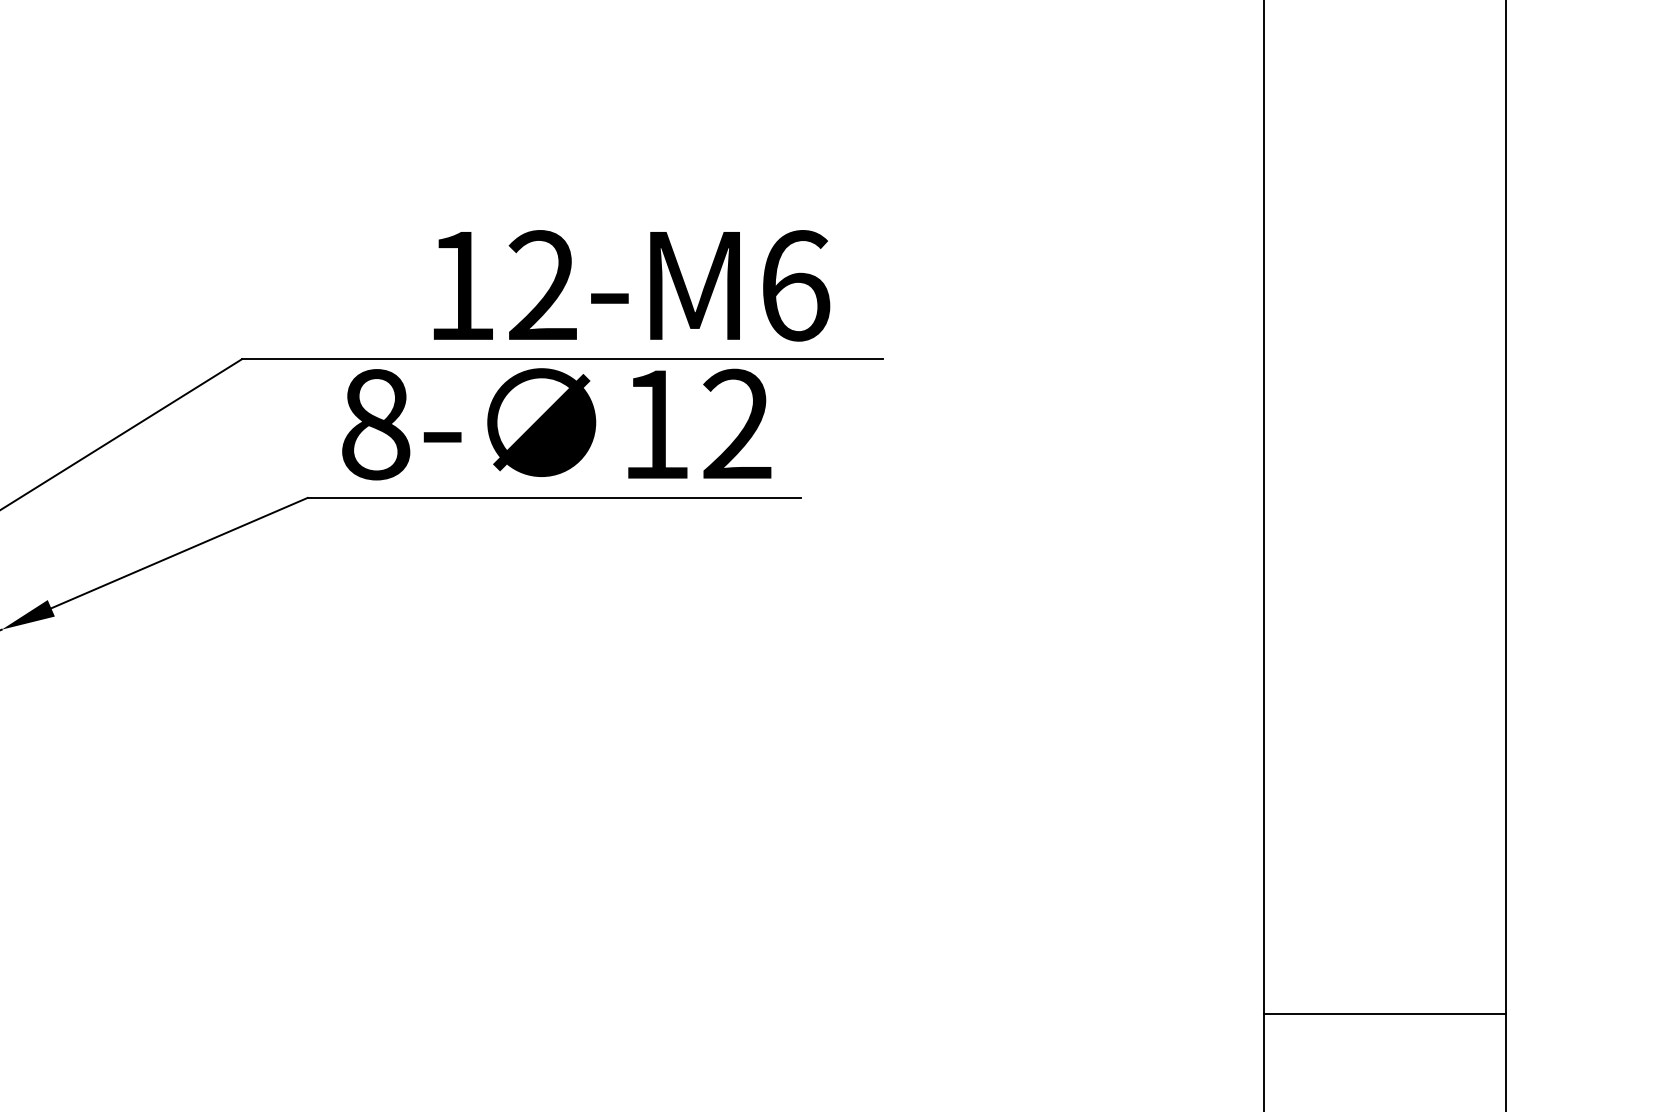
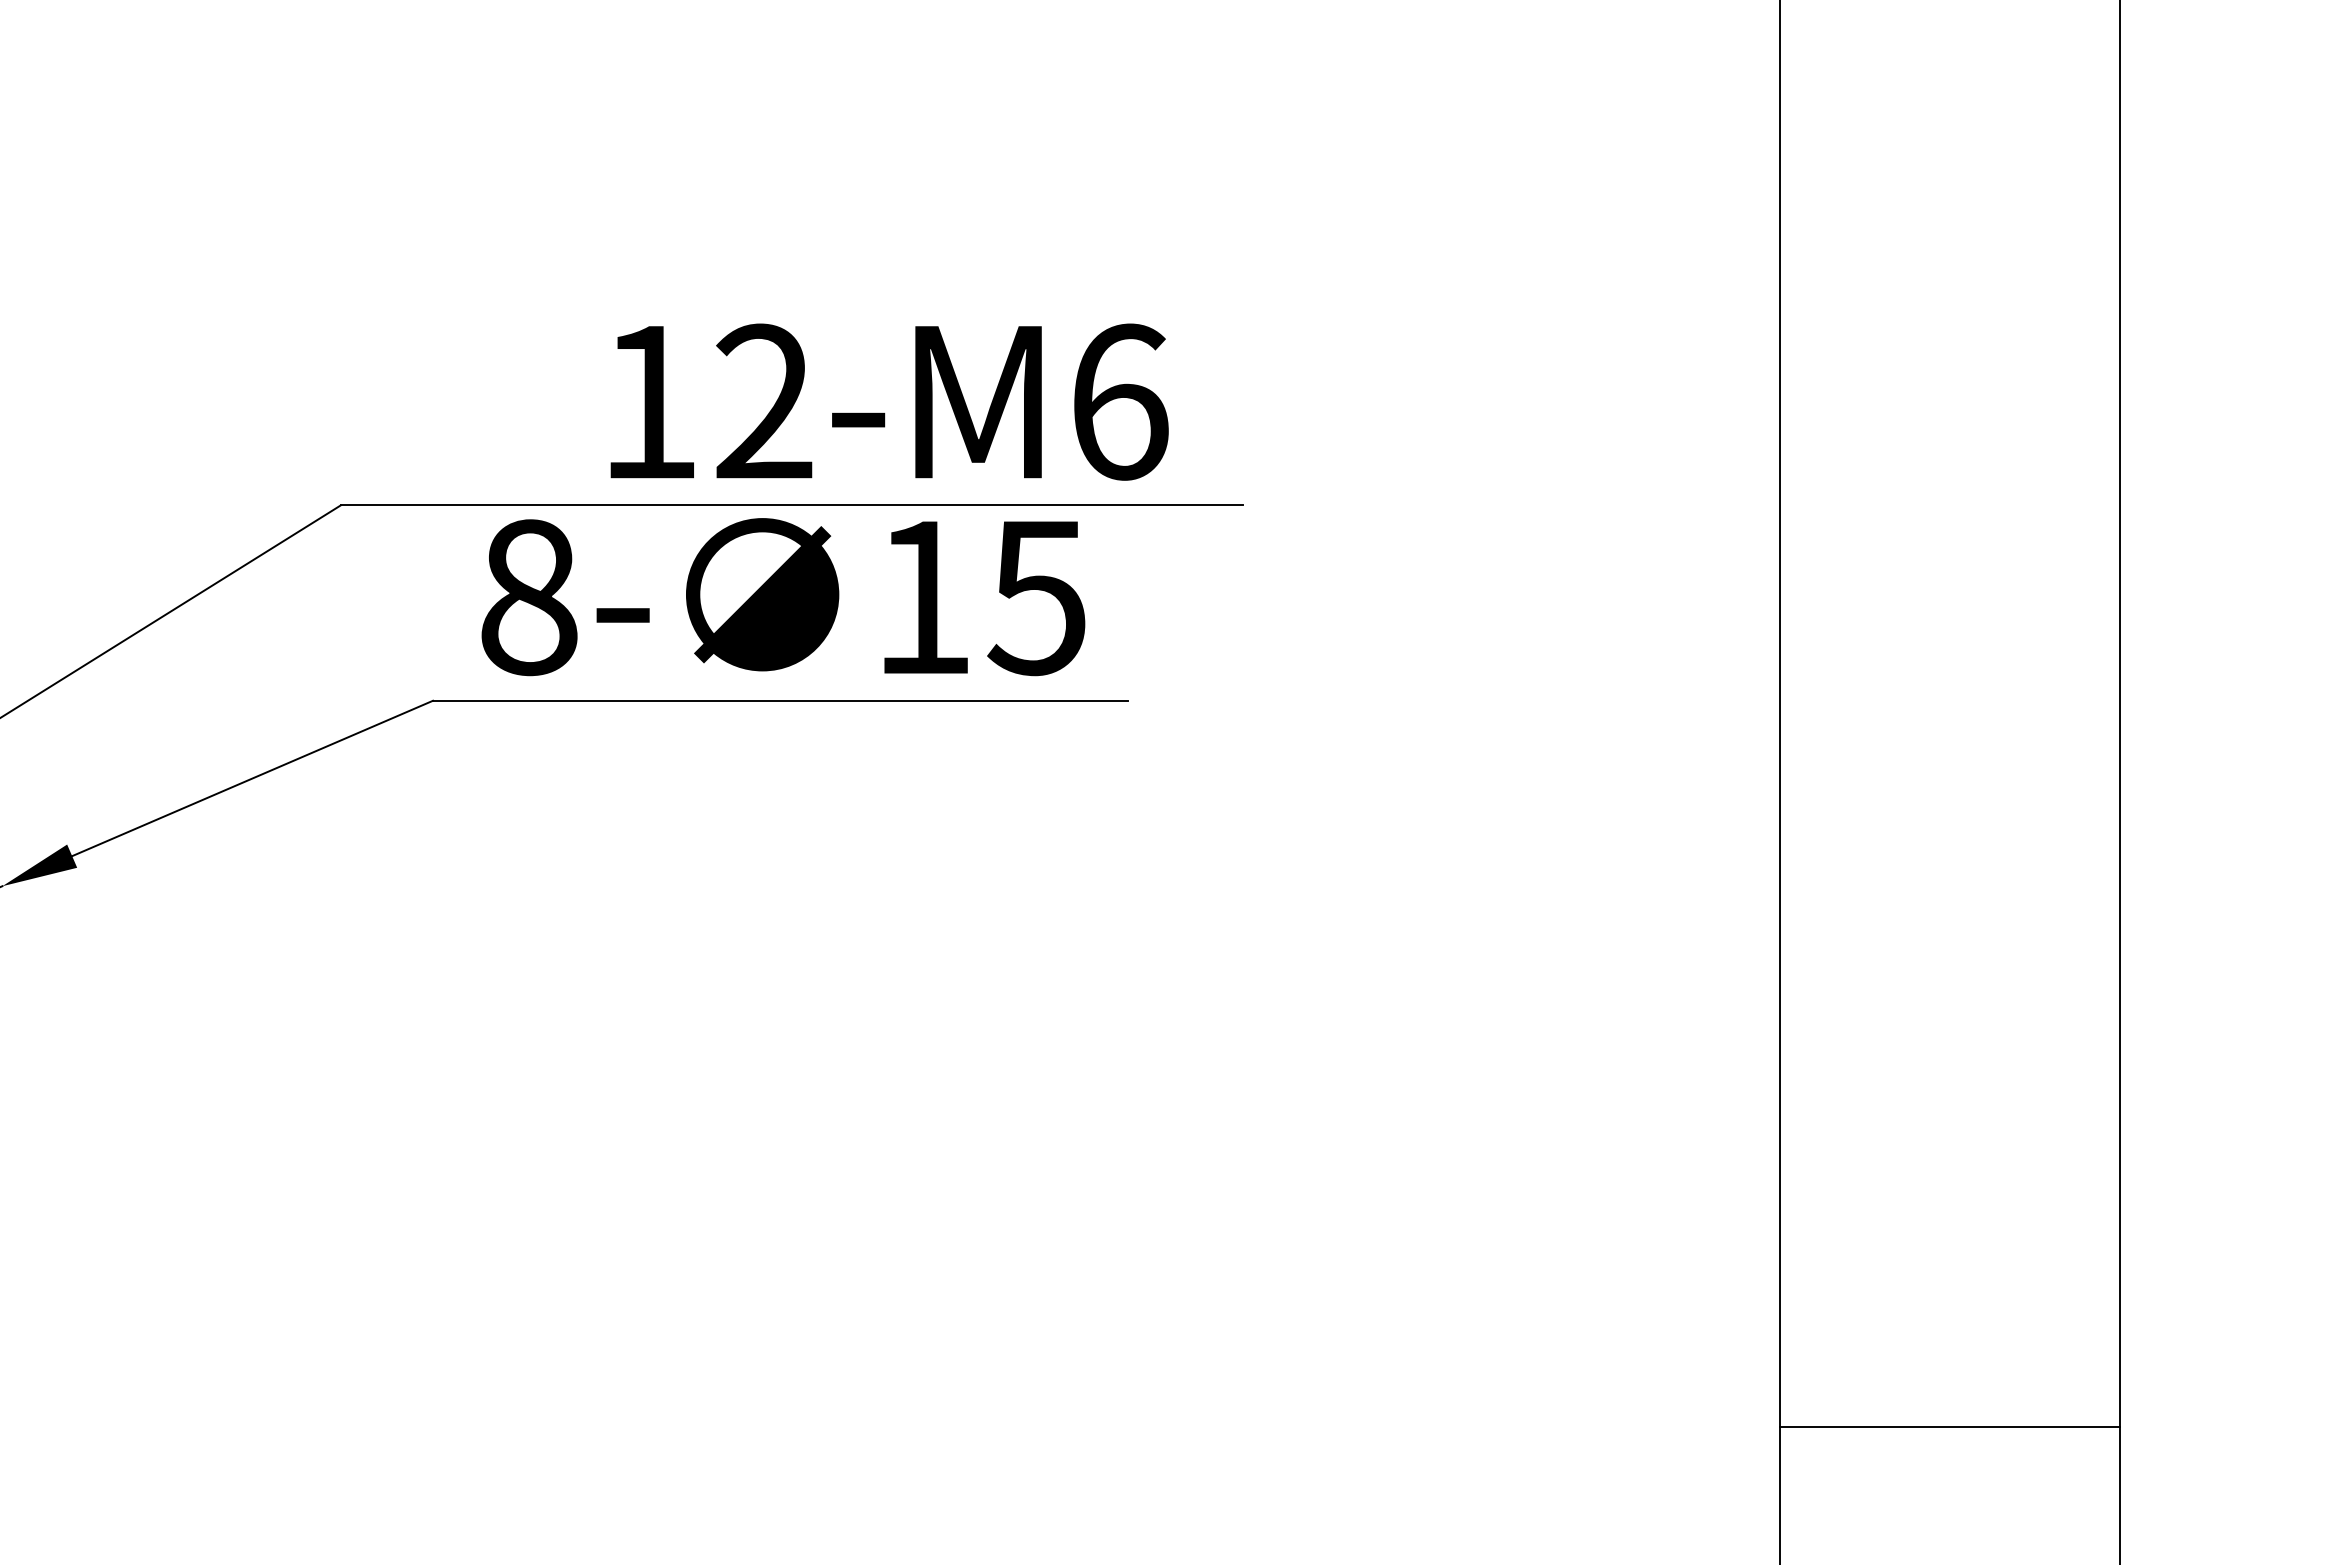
text: (736, 424) -> (1036, 597), 12 -> 15

